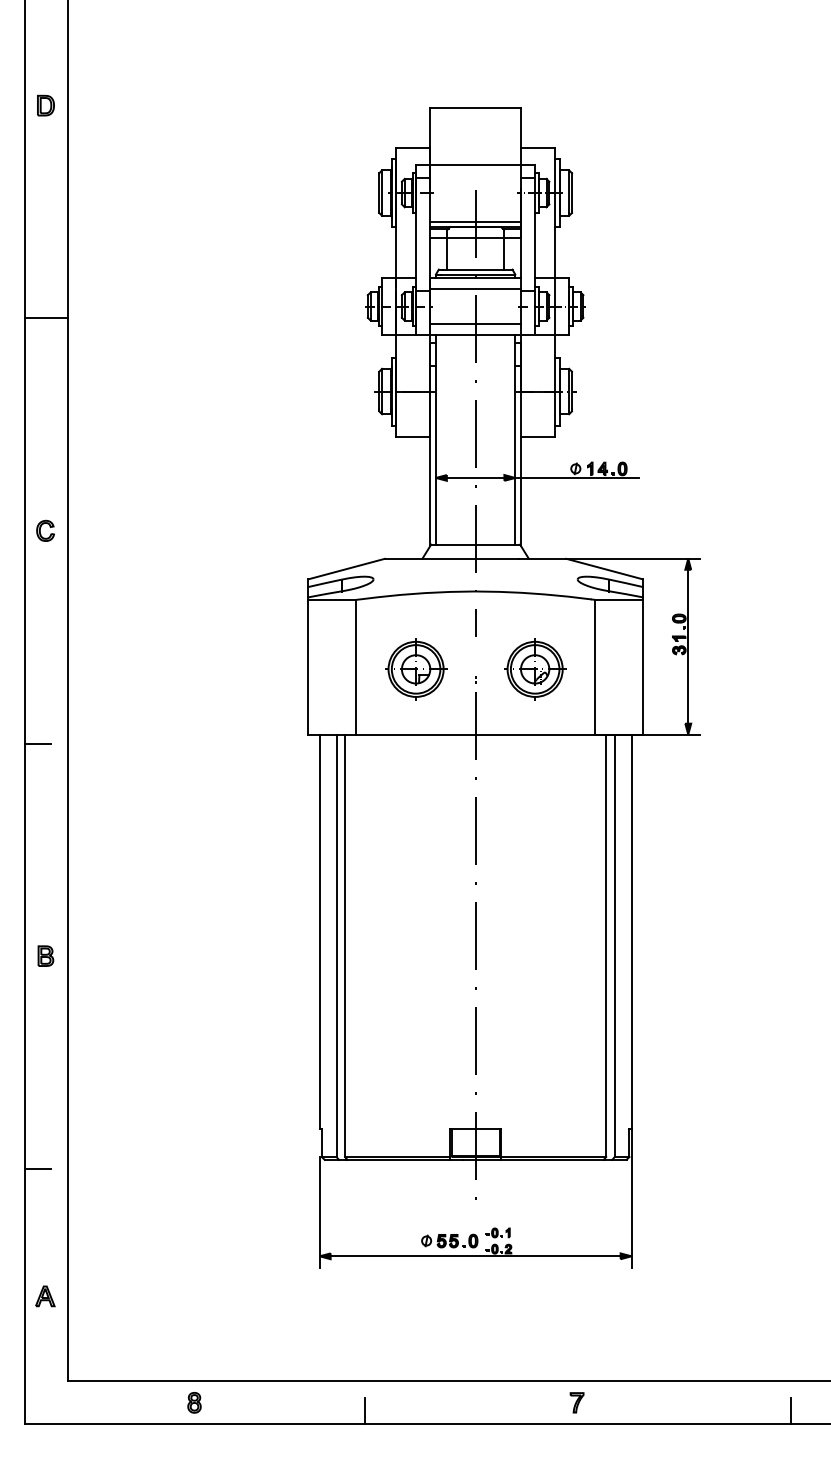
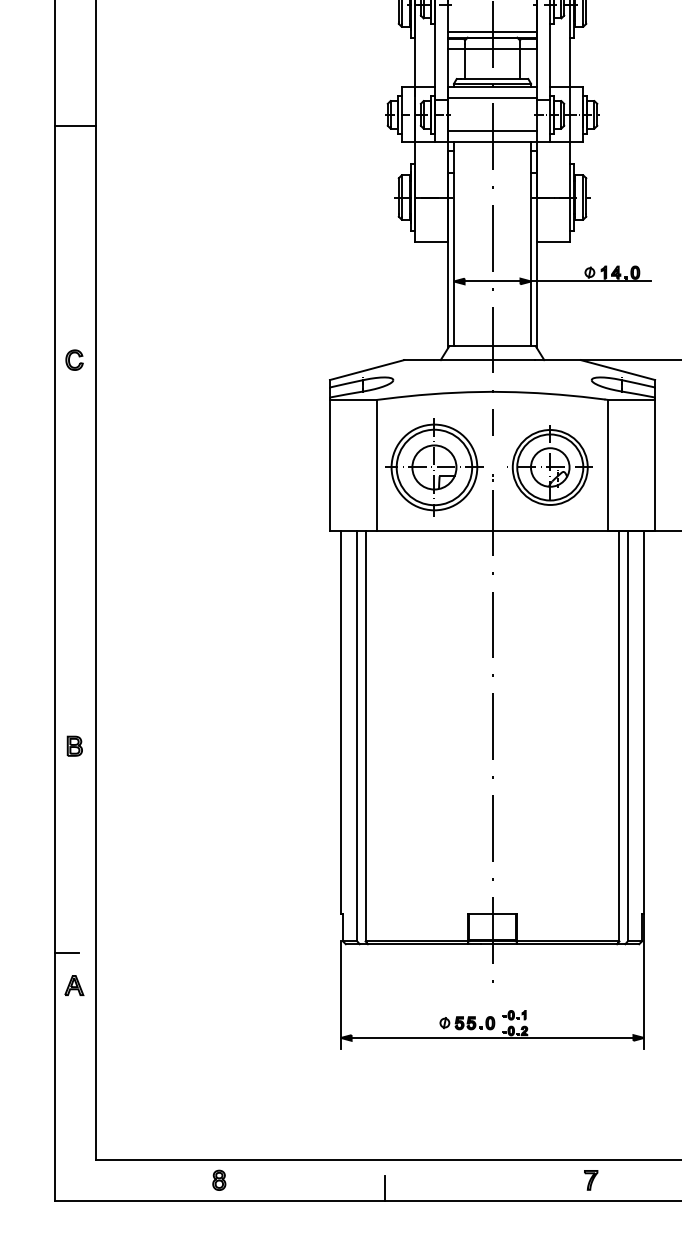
part: (45, 530) -> (74, 359), moved
part: (416, 669) -> (435, 467), size x1.6
part: (535, 669) -> (550, 467), size x1.4
line: (37, 743) -> (66, 539), removed
part: (45, 1296) -> (74, 985), moved

